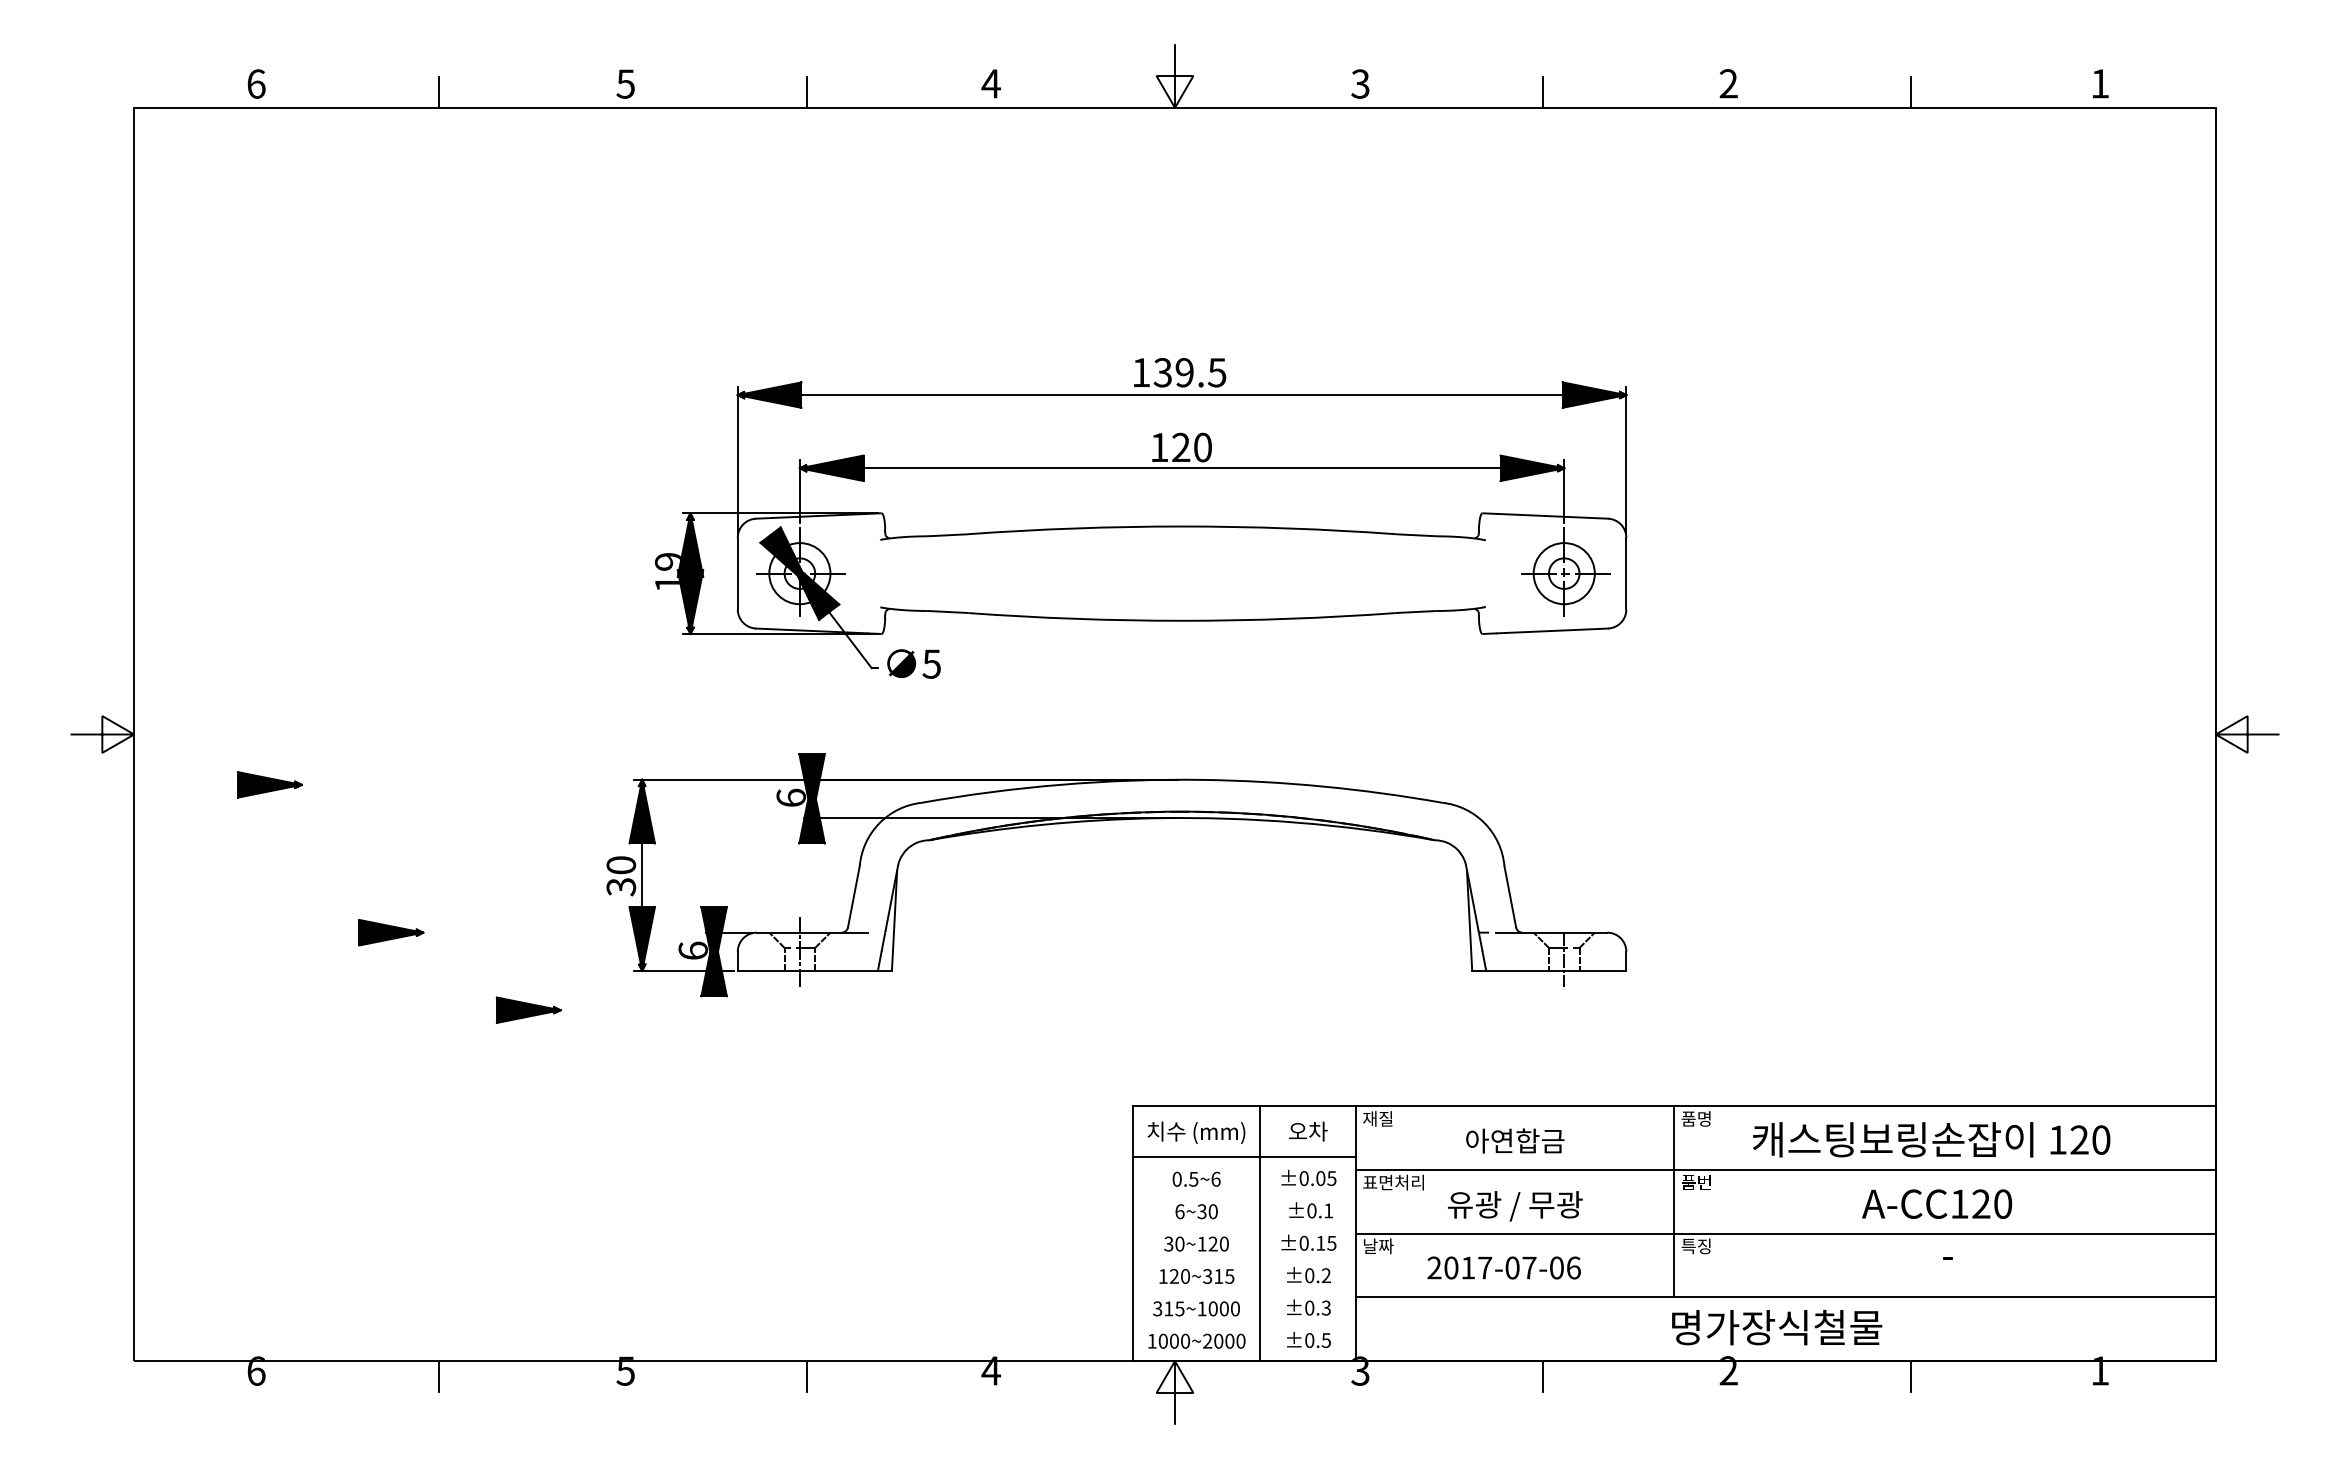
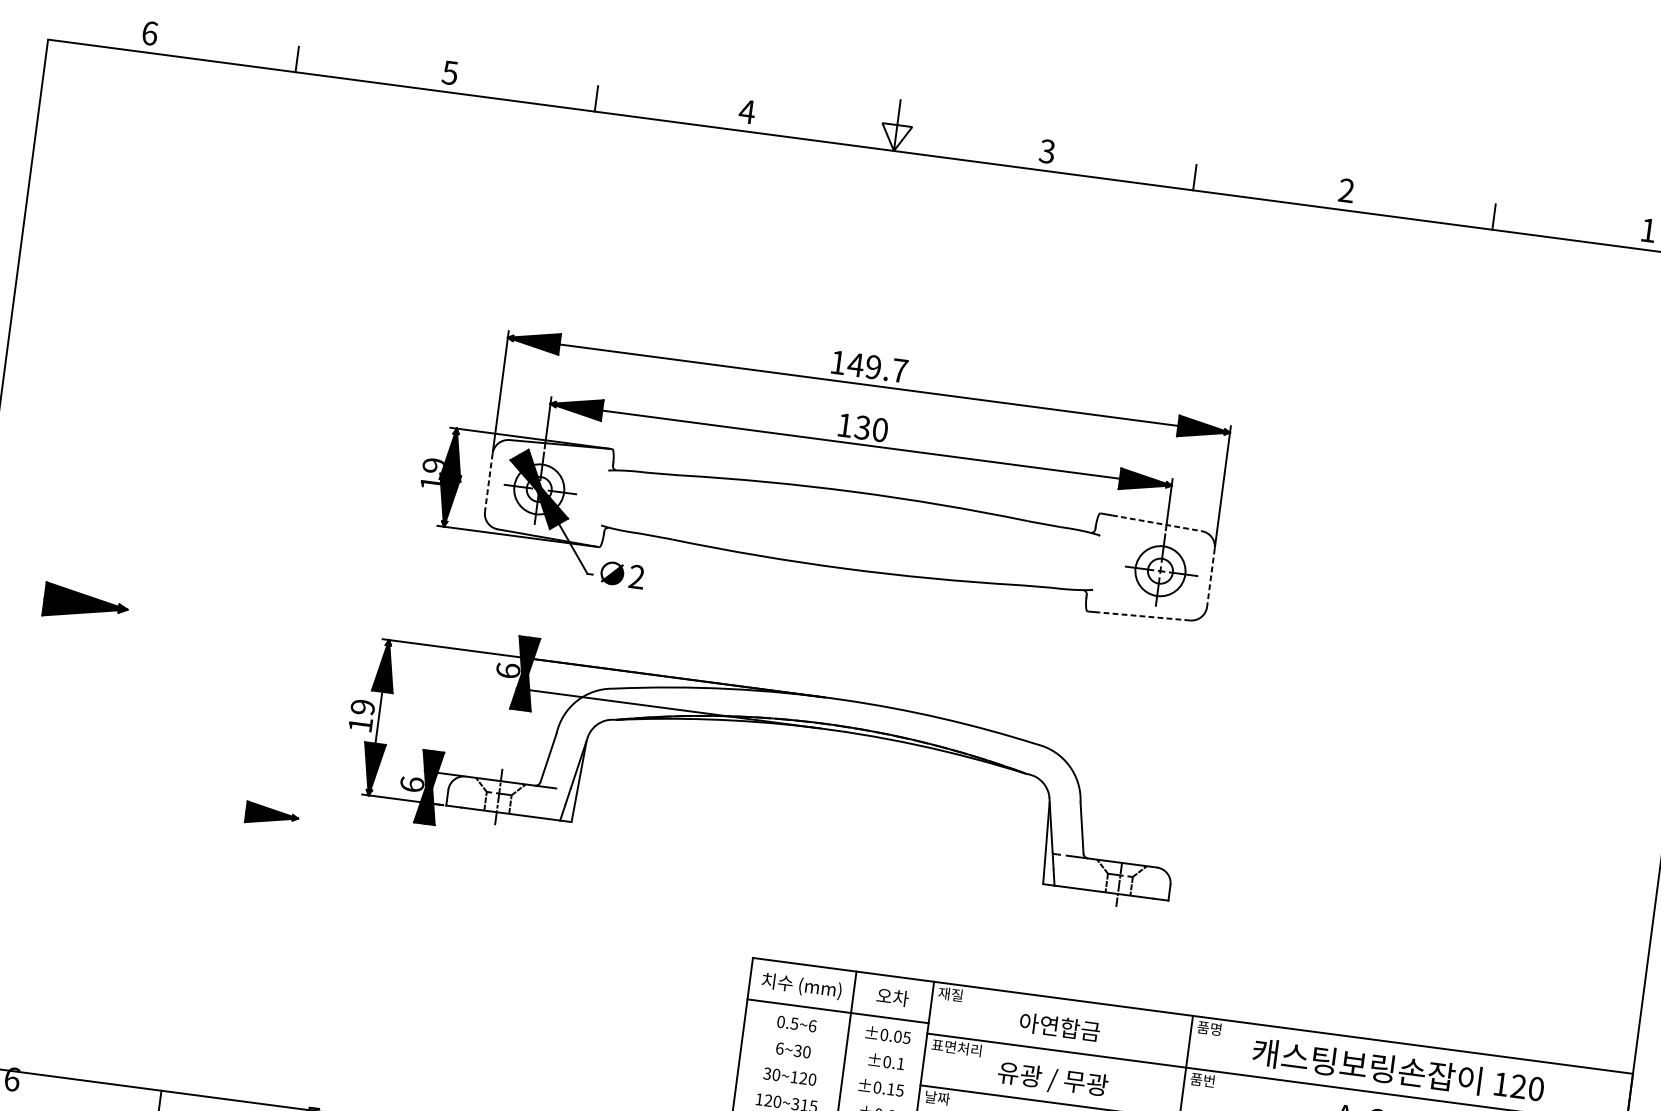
text: (1189, 372) -> (877, 367), 139.5 -> 149.7
text: (1180, 447) -> (862, 427), 120 -> 130
line: (1552, 516) -> (1157, 523), solid -> dashed
line: (737, 573) -> (488, 482), solid -> dashed
line: (1626, 573) -> (1211, 577), solid -> dashed
line: (1552, 630) -> (1144, 616), solid -> dashed
text: (931, 663) -> (636, 576), 5 -> 2
part: (269, 784) -> (85, 604), size x1.6
text: (621, 876) -> (361, 716), 30 -> 19
part: (391, 932) -> (168, 737), removed

